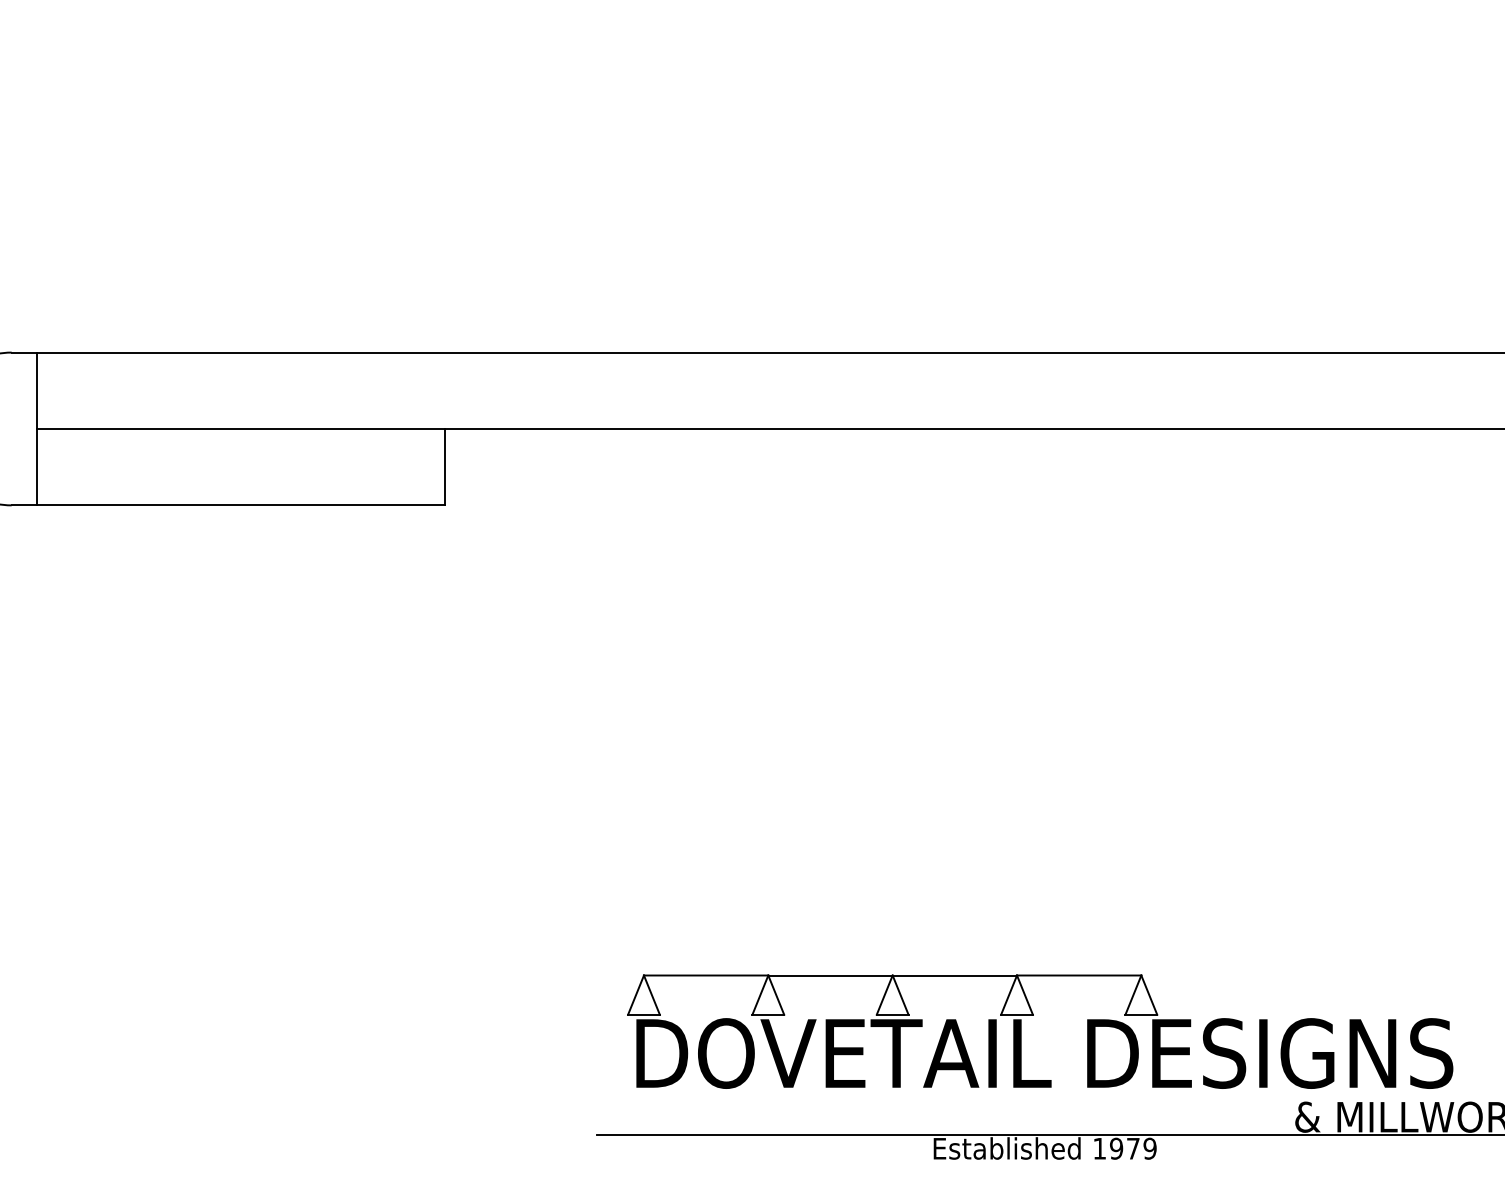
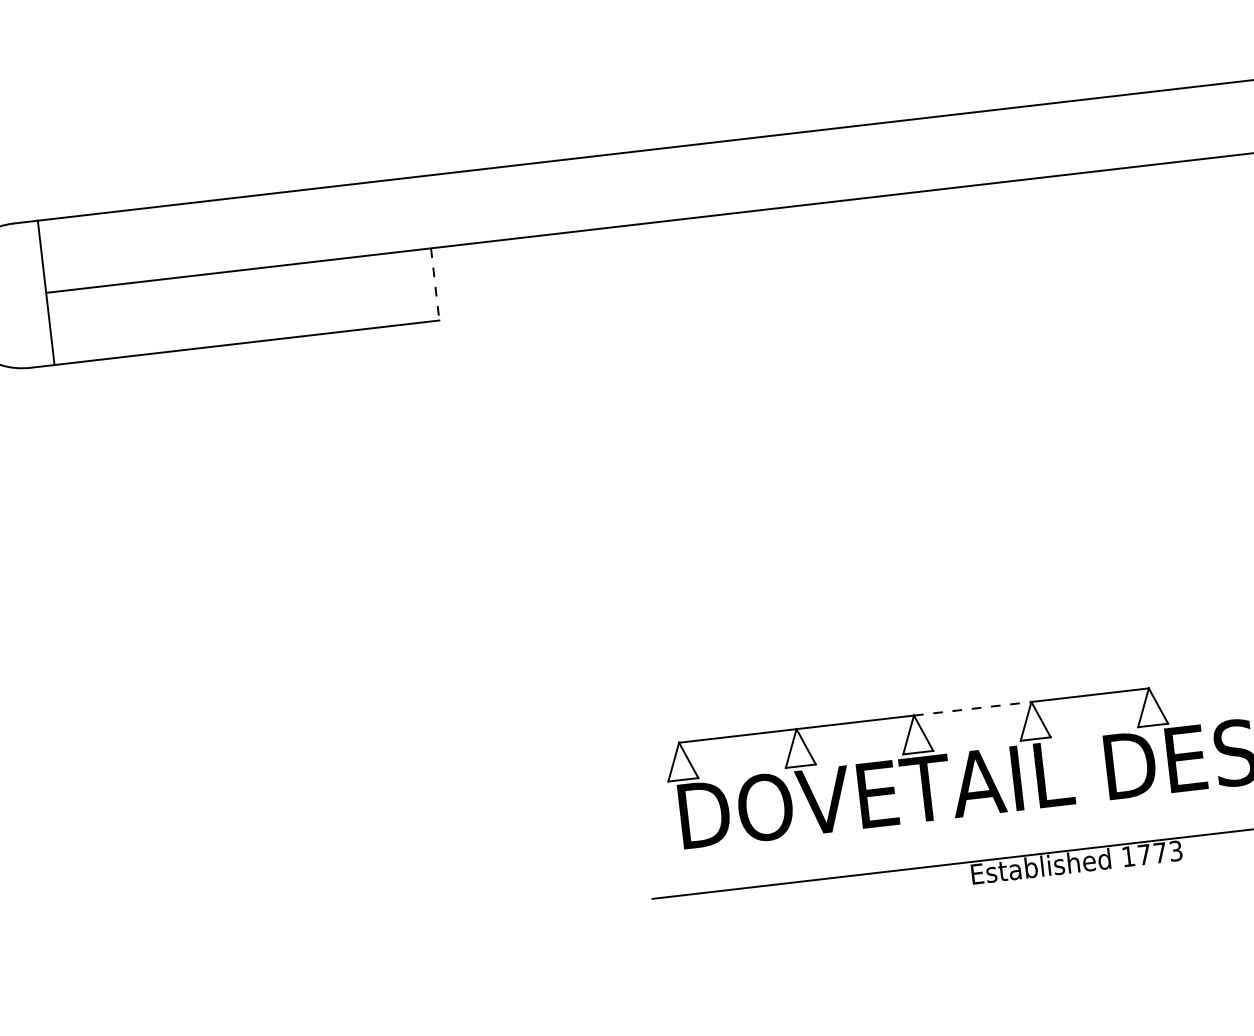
line: (444, 467) -> (435, 284), solid -> dashed
line: (955, 975) -> (973, 708), solid -> dashed
text: (1133, 1148) -> (1160, 852), 1979 -> 1773

